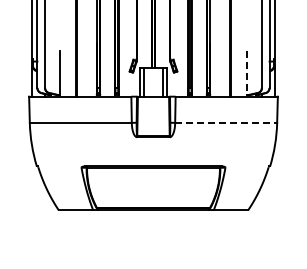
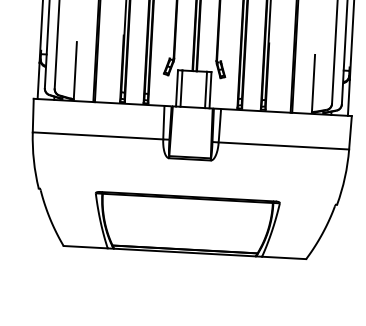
line: (246, 73) -> (313, 84), dashed -> solid
line: (226, 122) -> (284, 145), dashed -> solid

